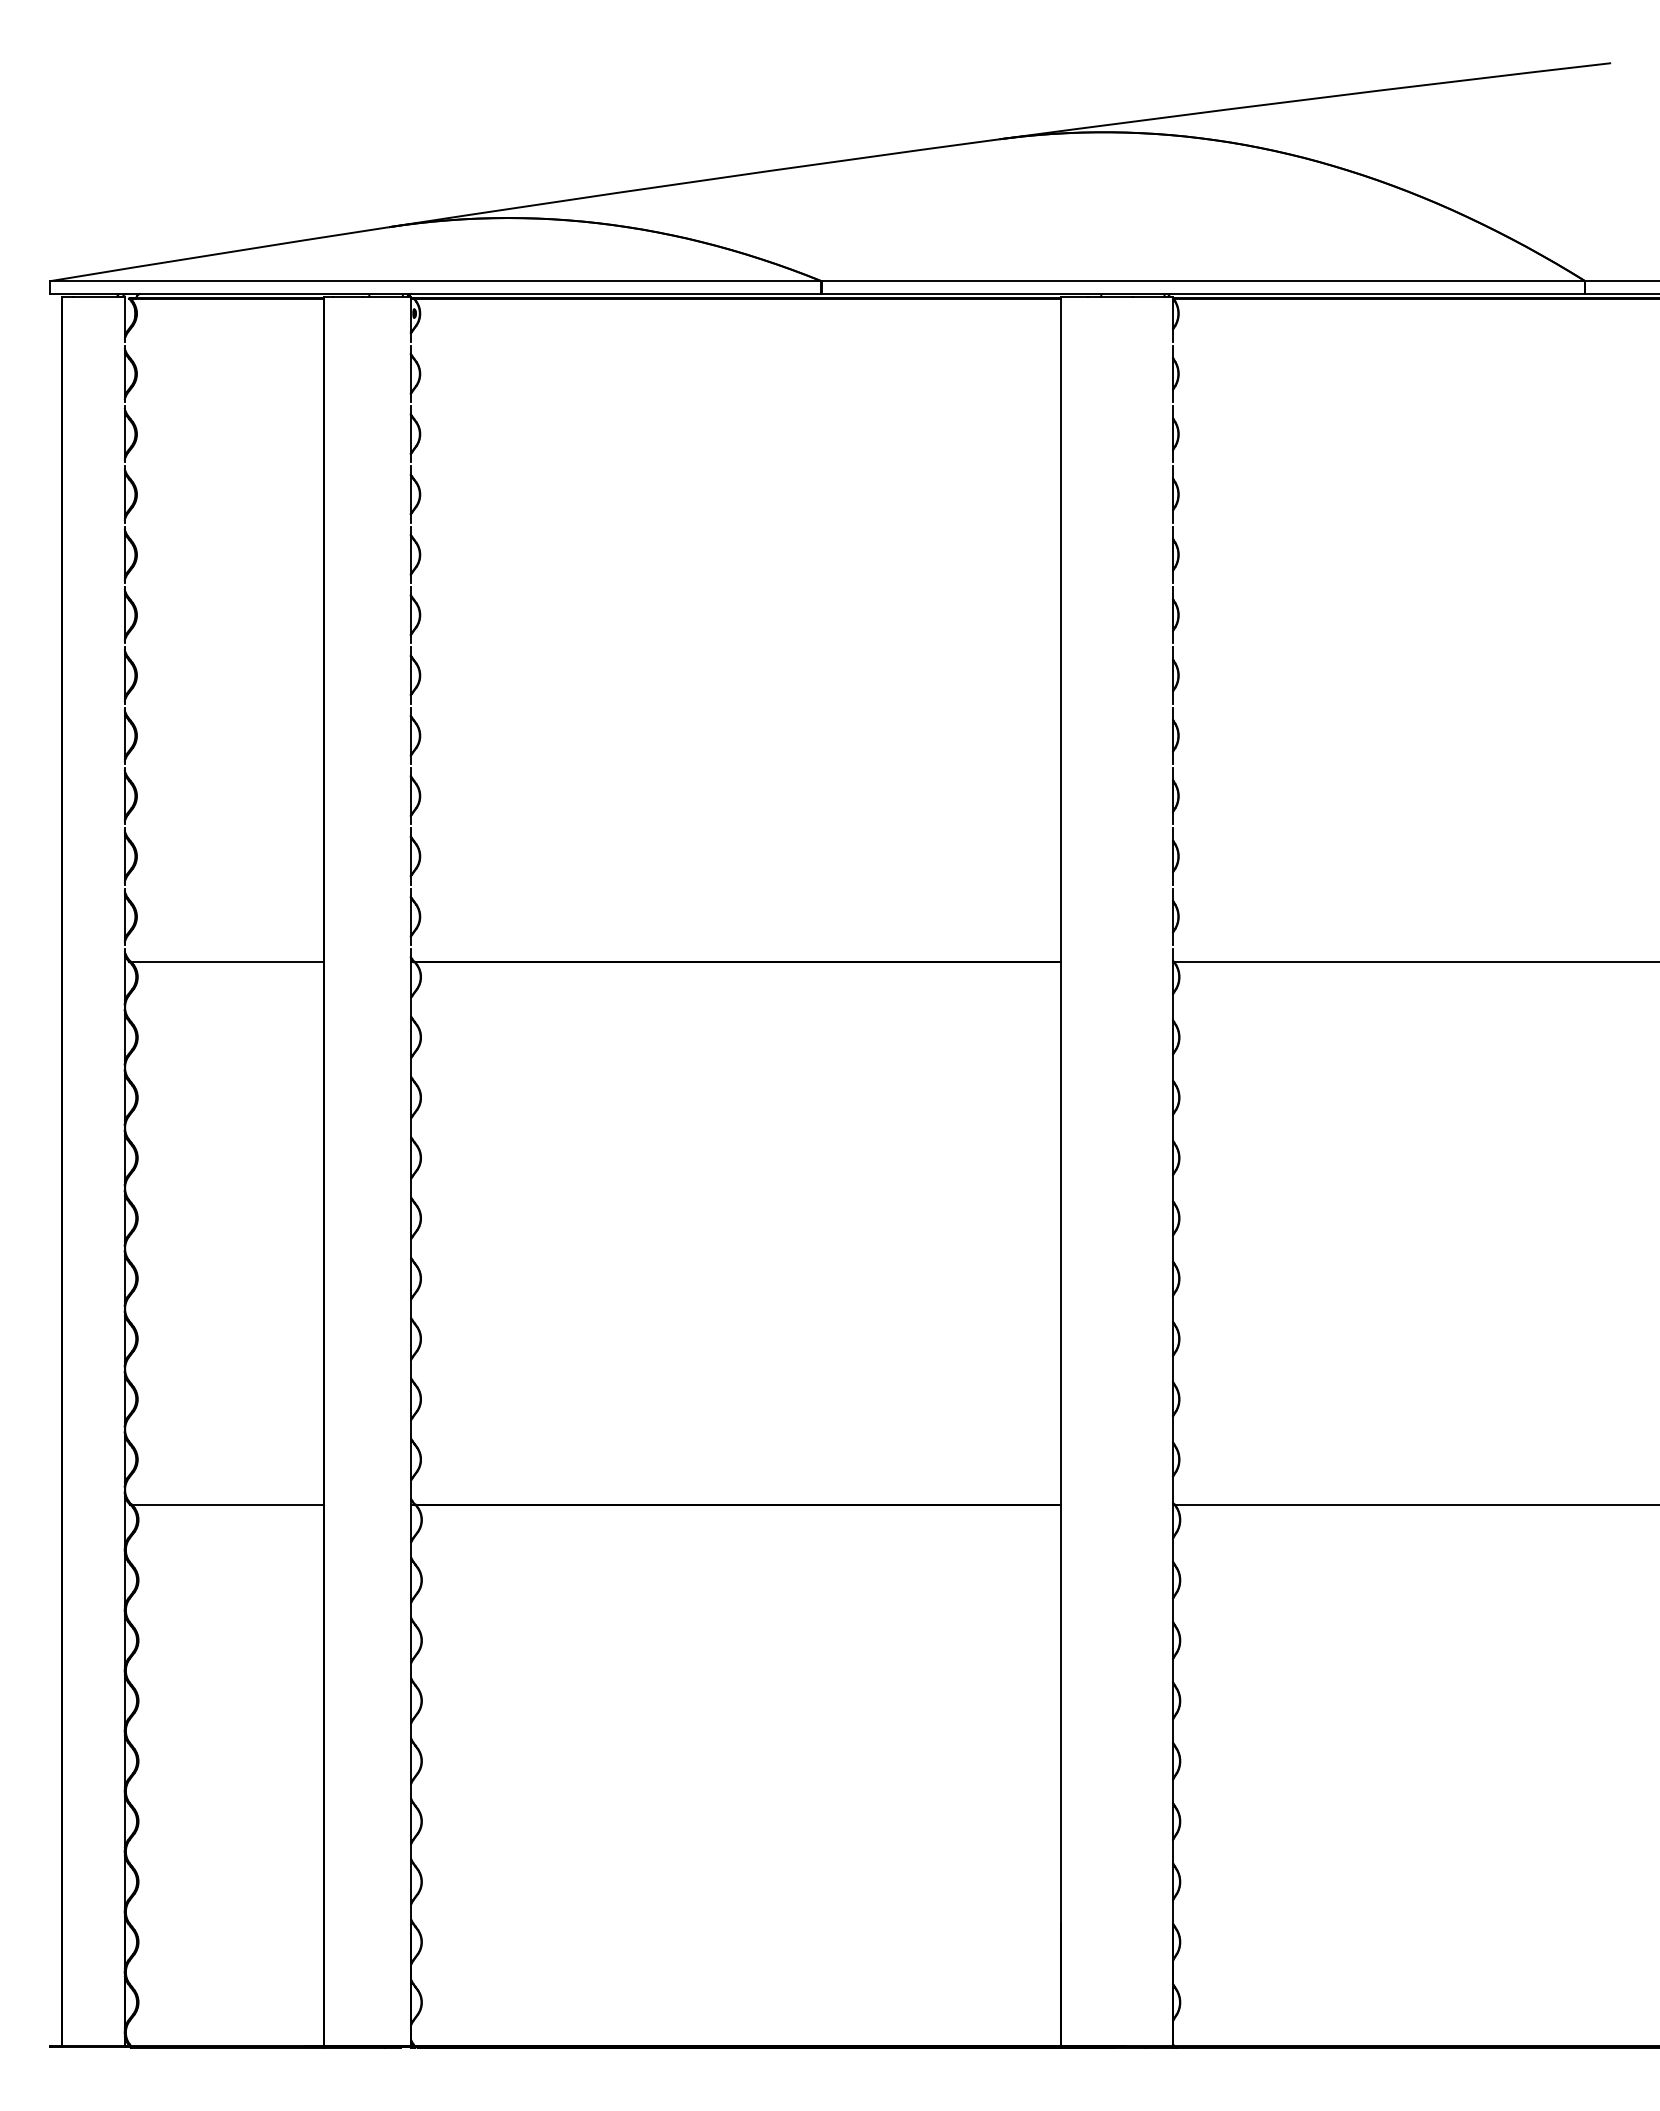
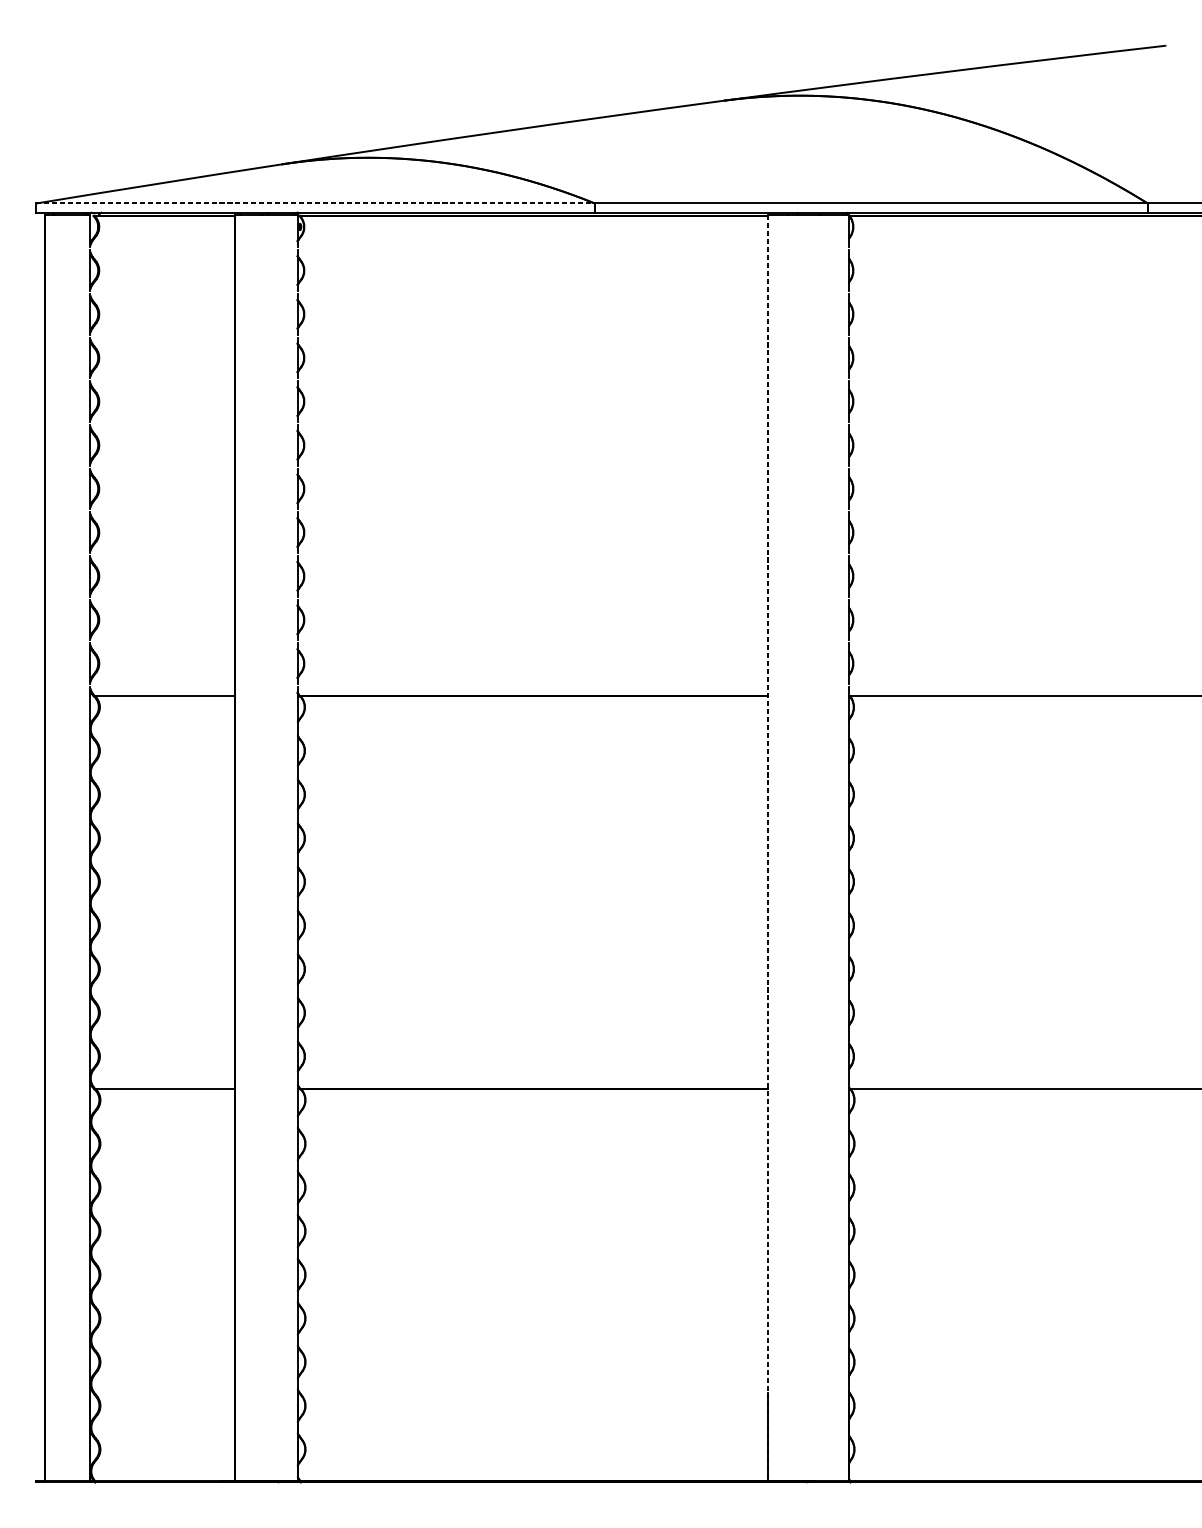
line: (435, 281) -> (315, 203), solid -> dashed
line: (1060, 1171) -> (767, 847), solid -> dashed

